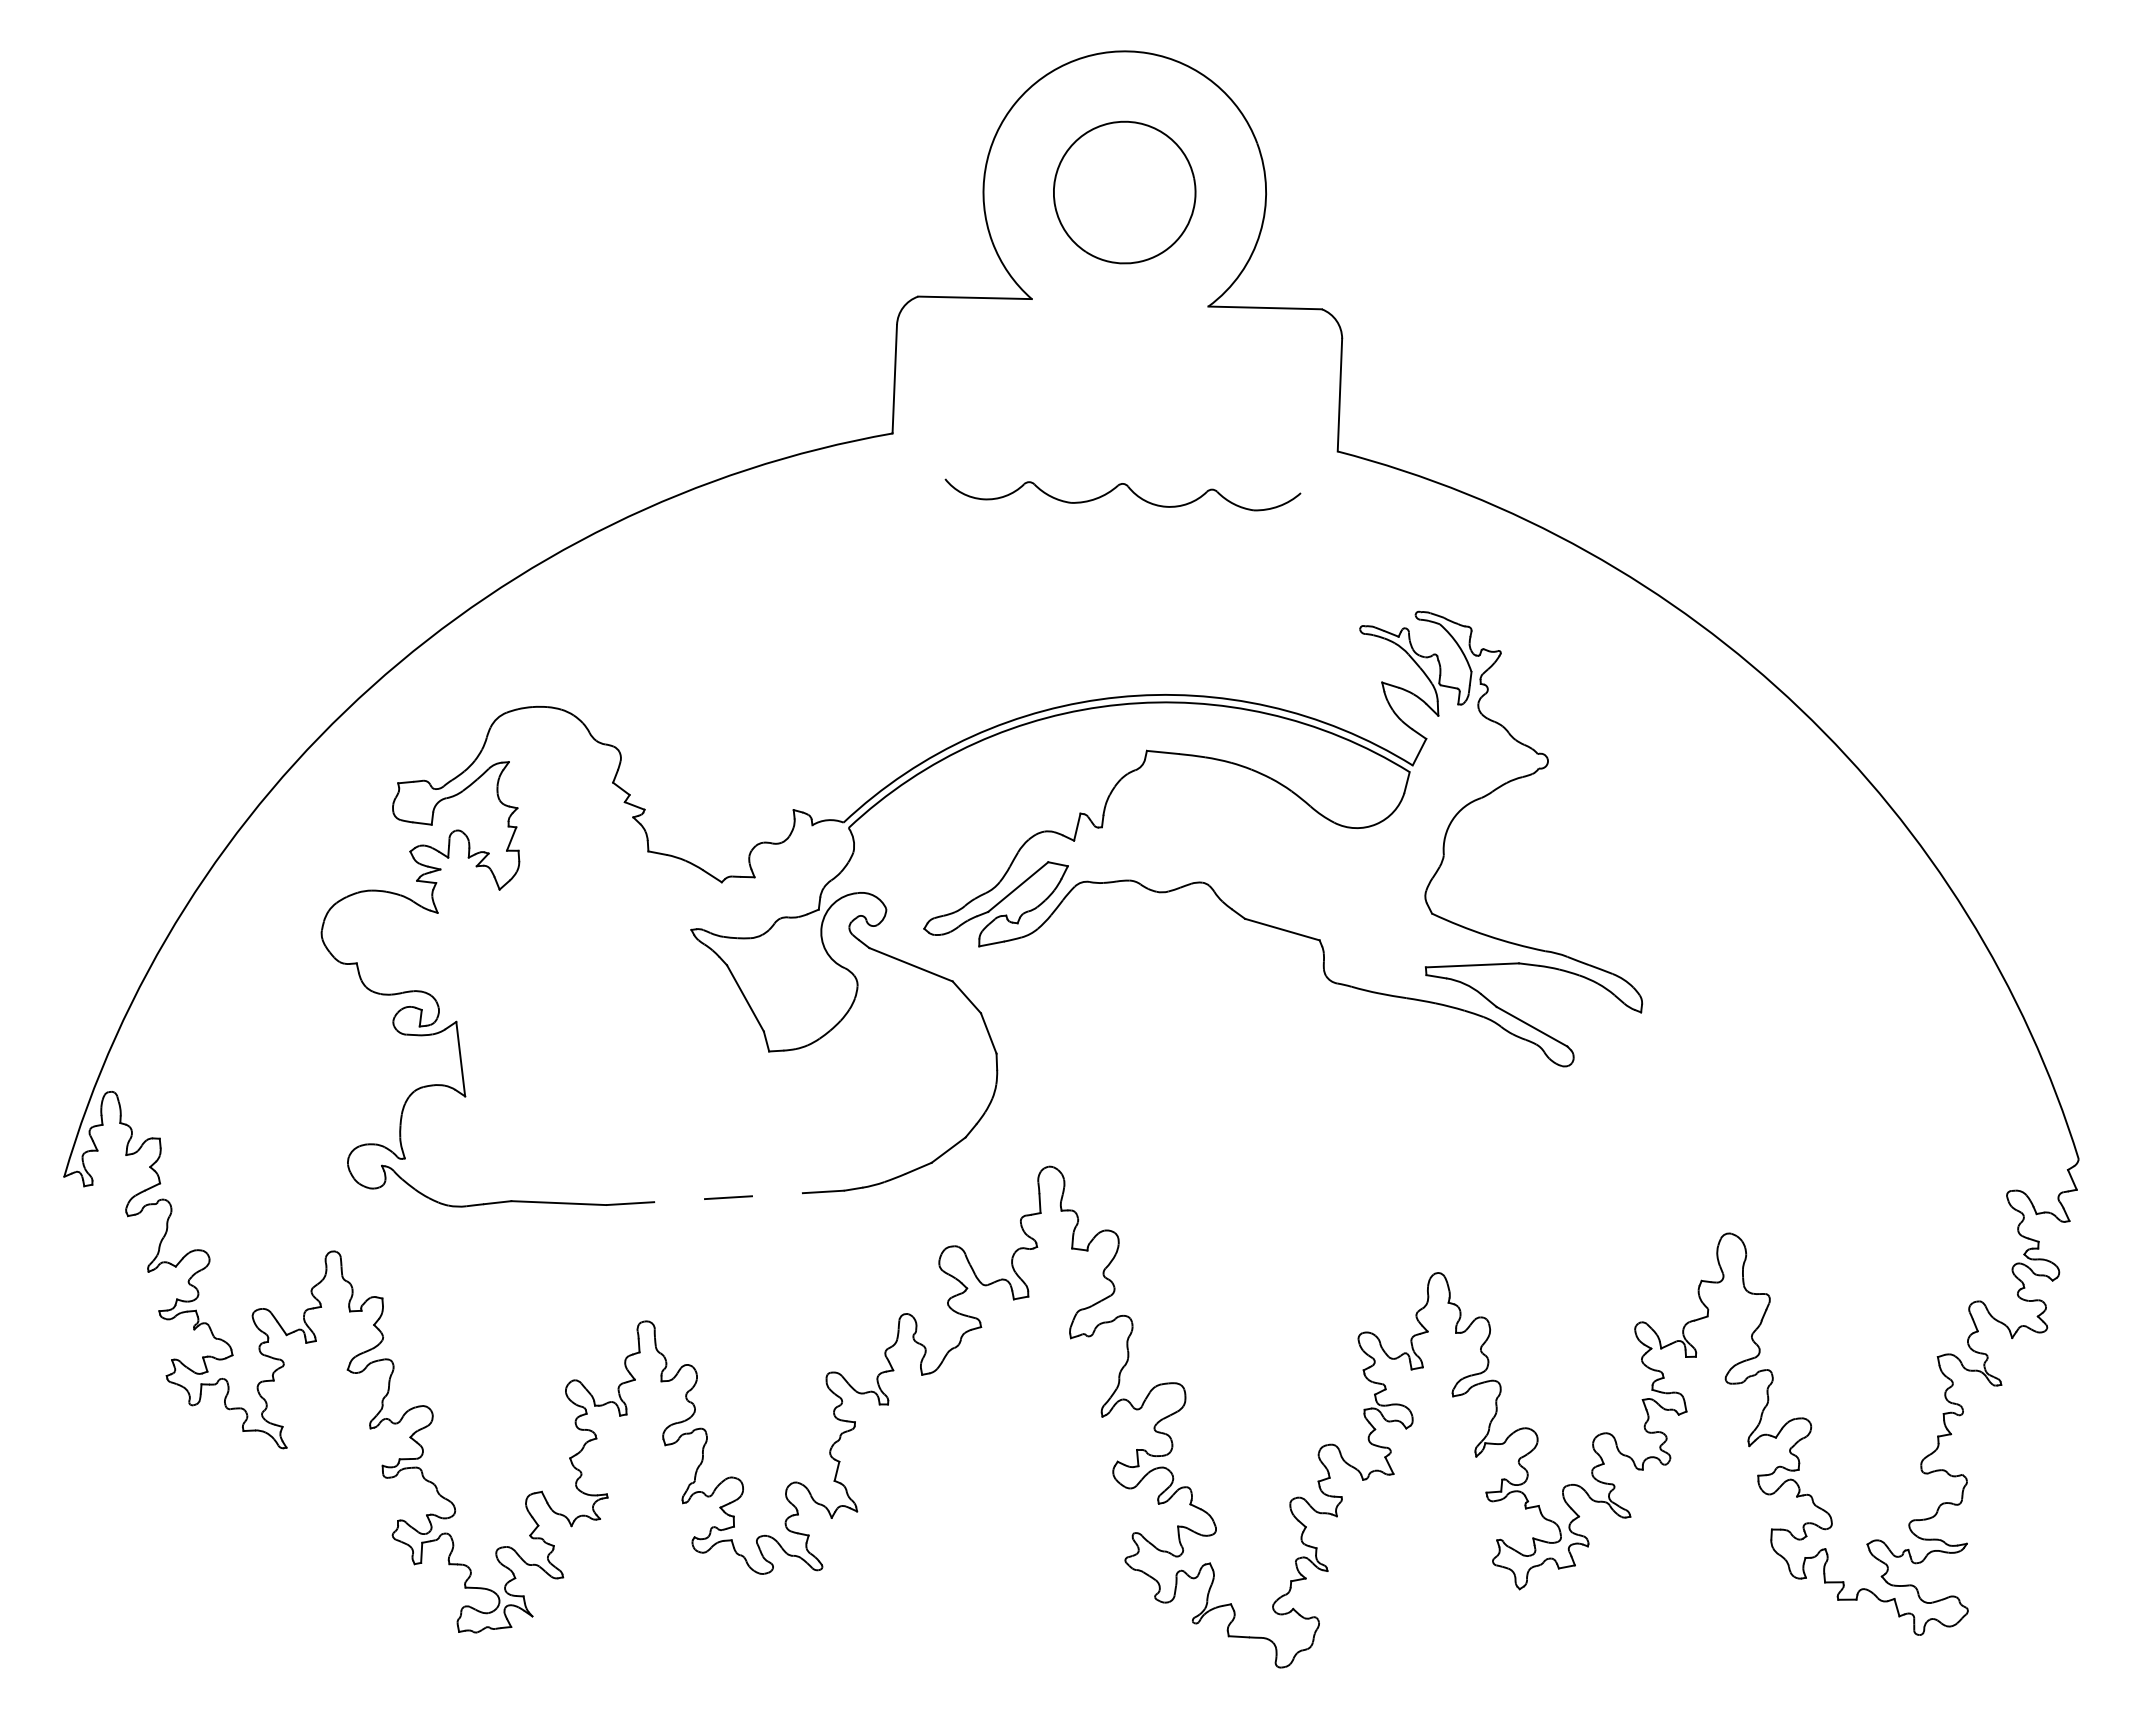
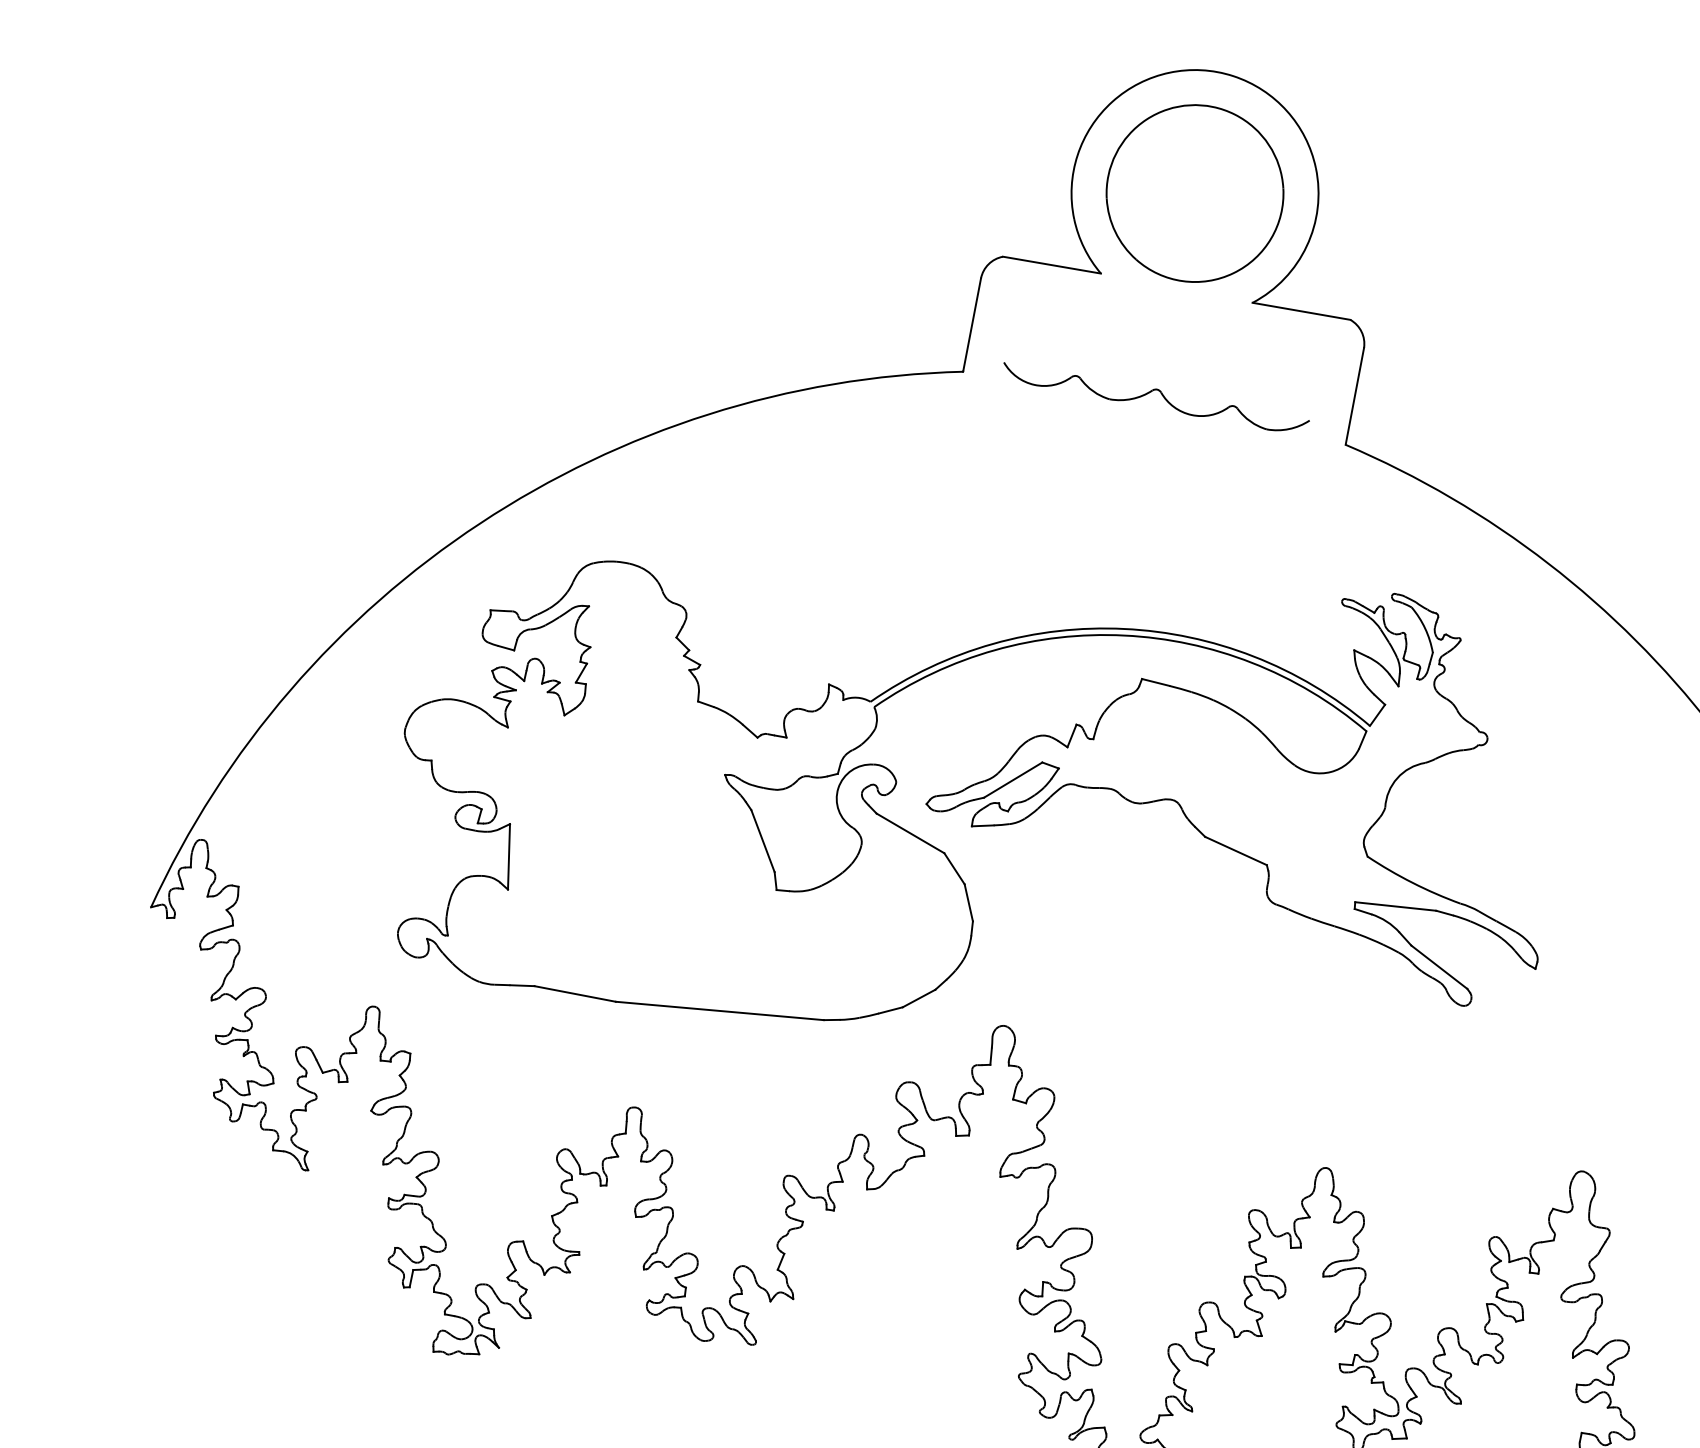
part: (1124, 192) -> (1194, 193), size x1.43
part: (1116, 488) -> (1150, 392), moved
line: (725, 1197) -> (720, 1010), dashed -> solid

